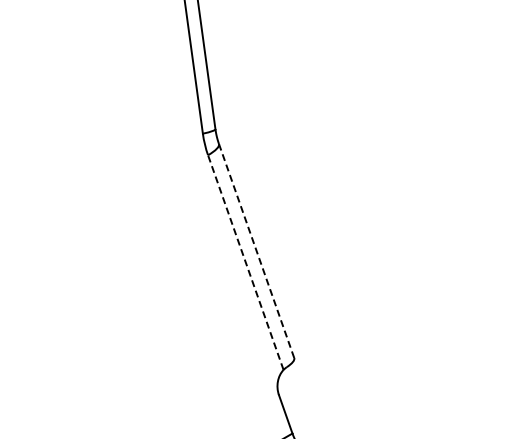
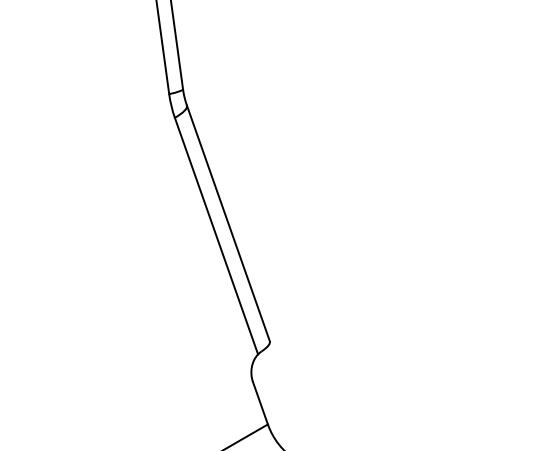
line: (256, 250) -> (228, 222), dashed -> solid
line: (245, 262) -> (216, 236), dashed -> solid

